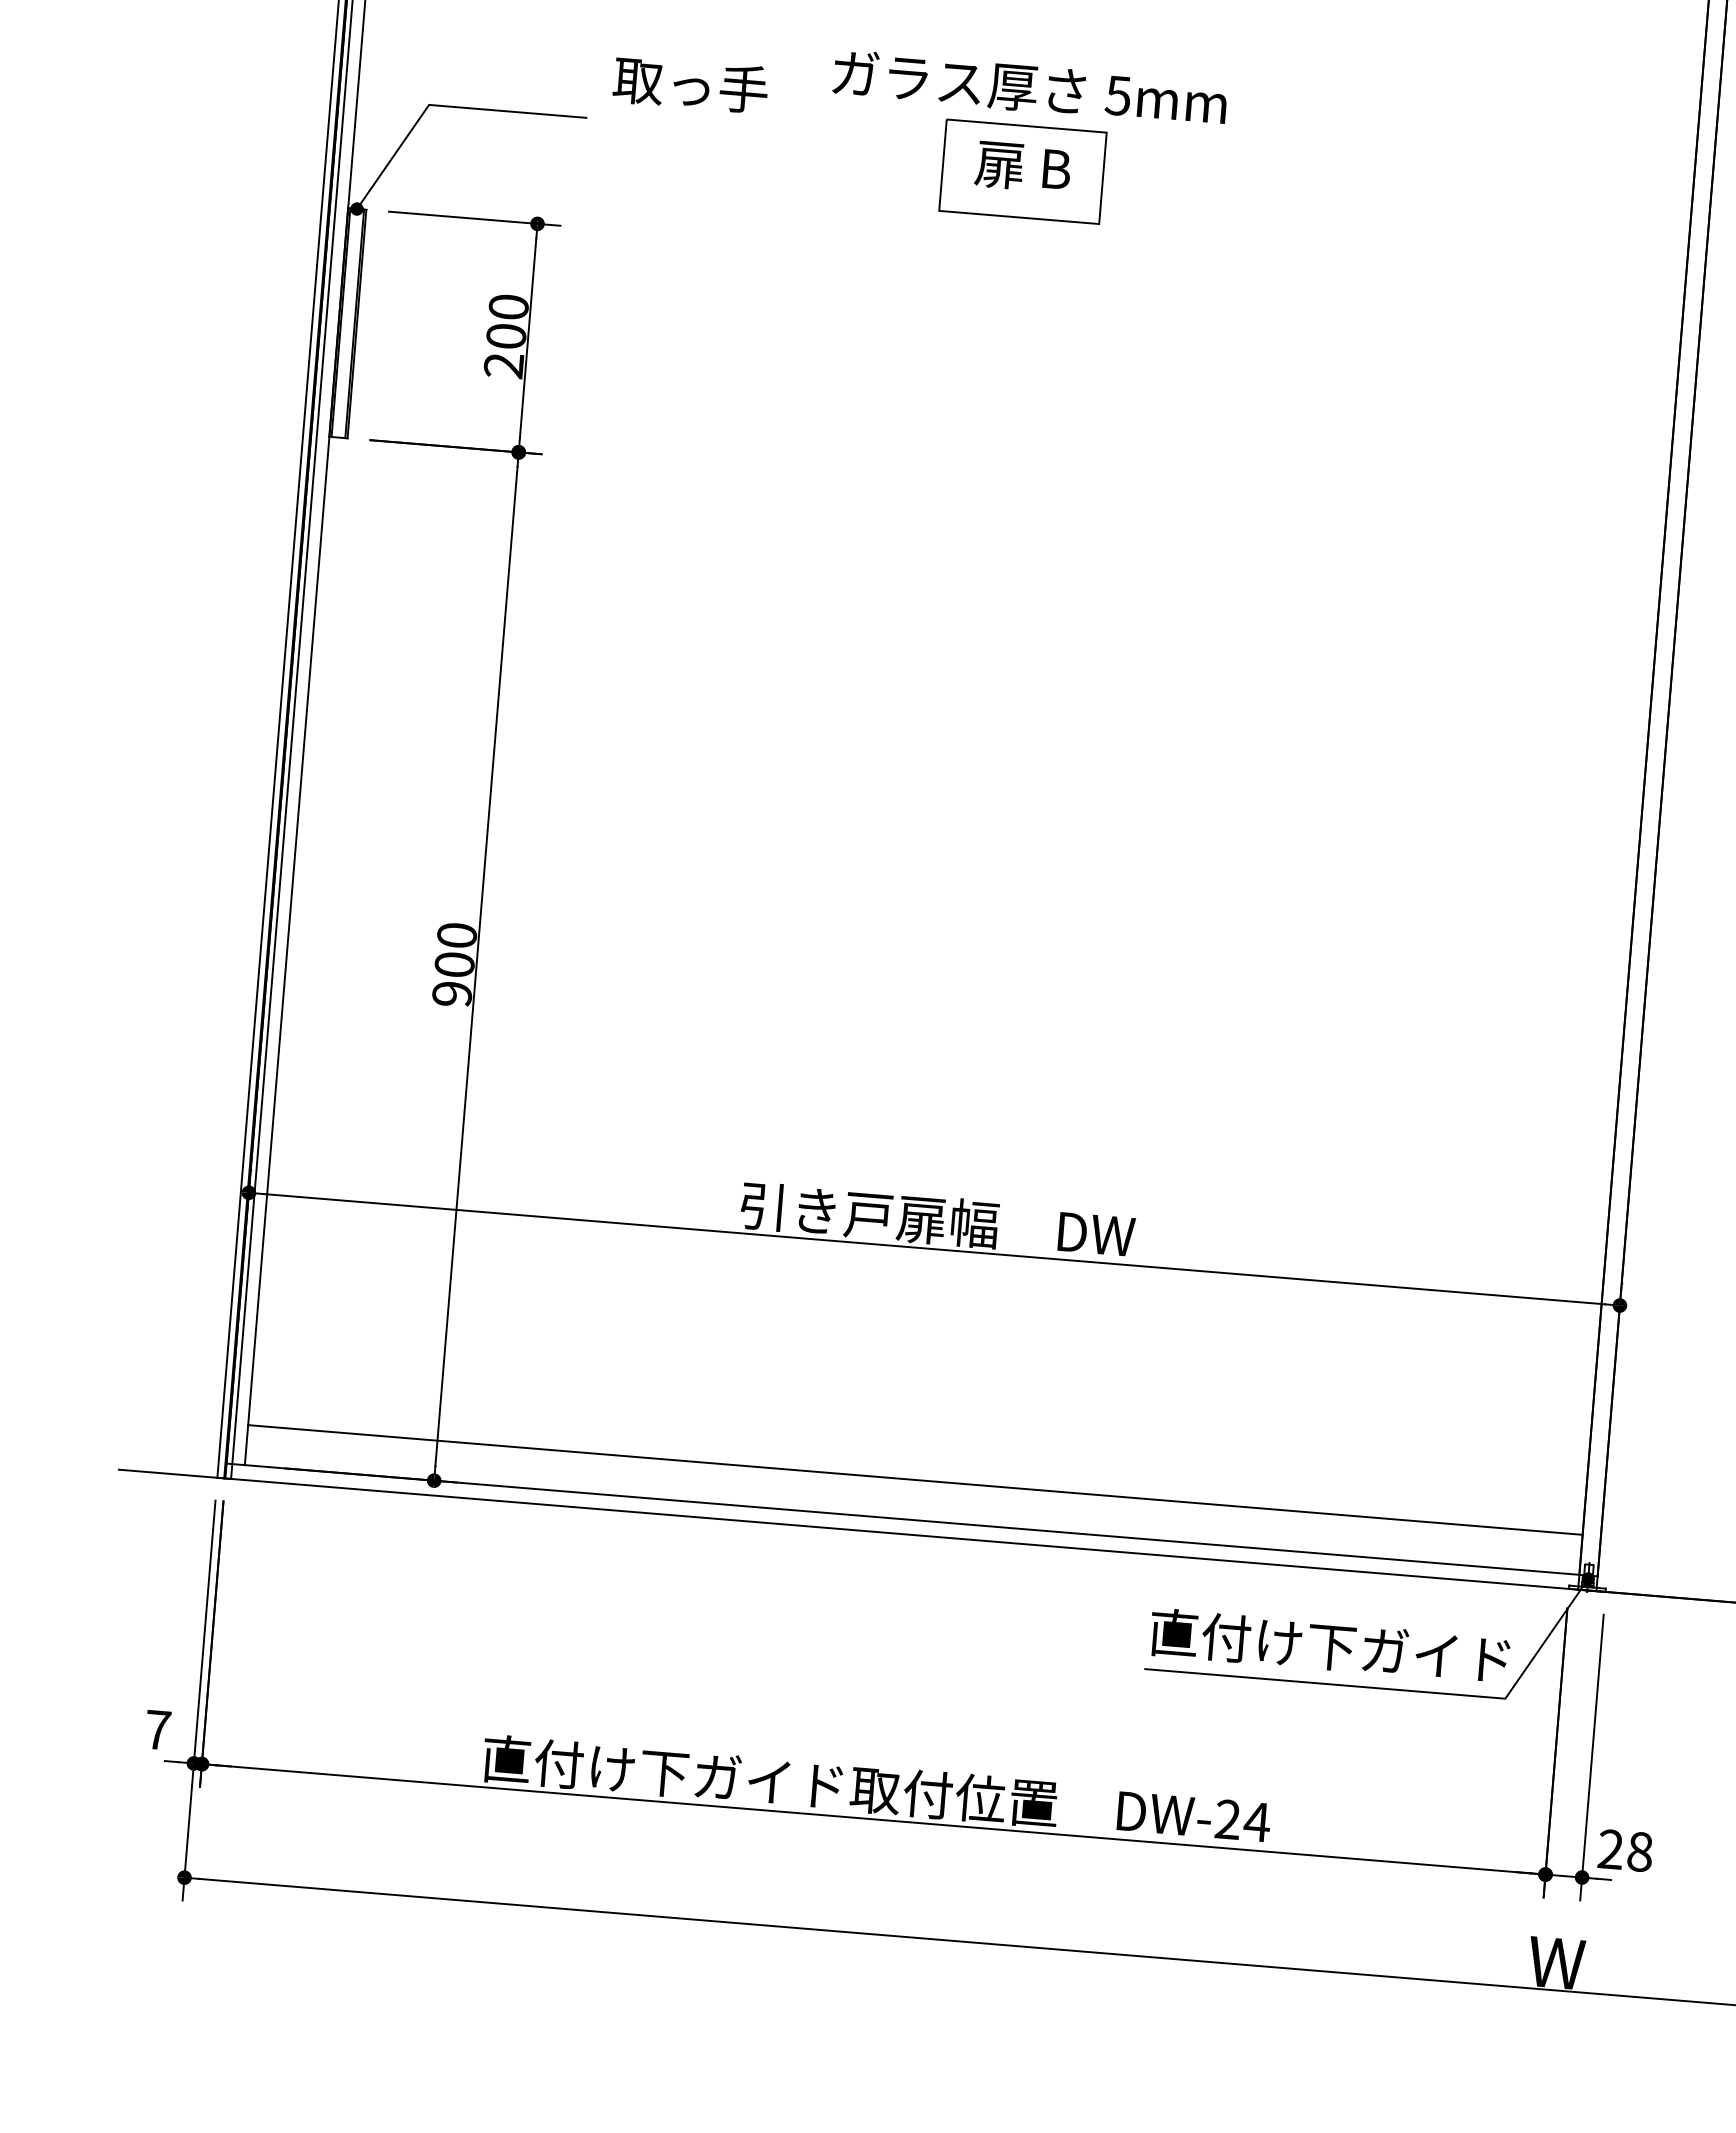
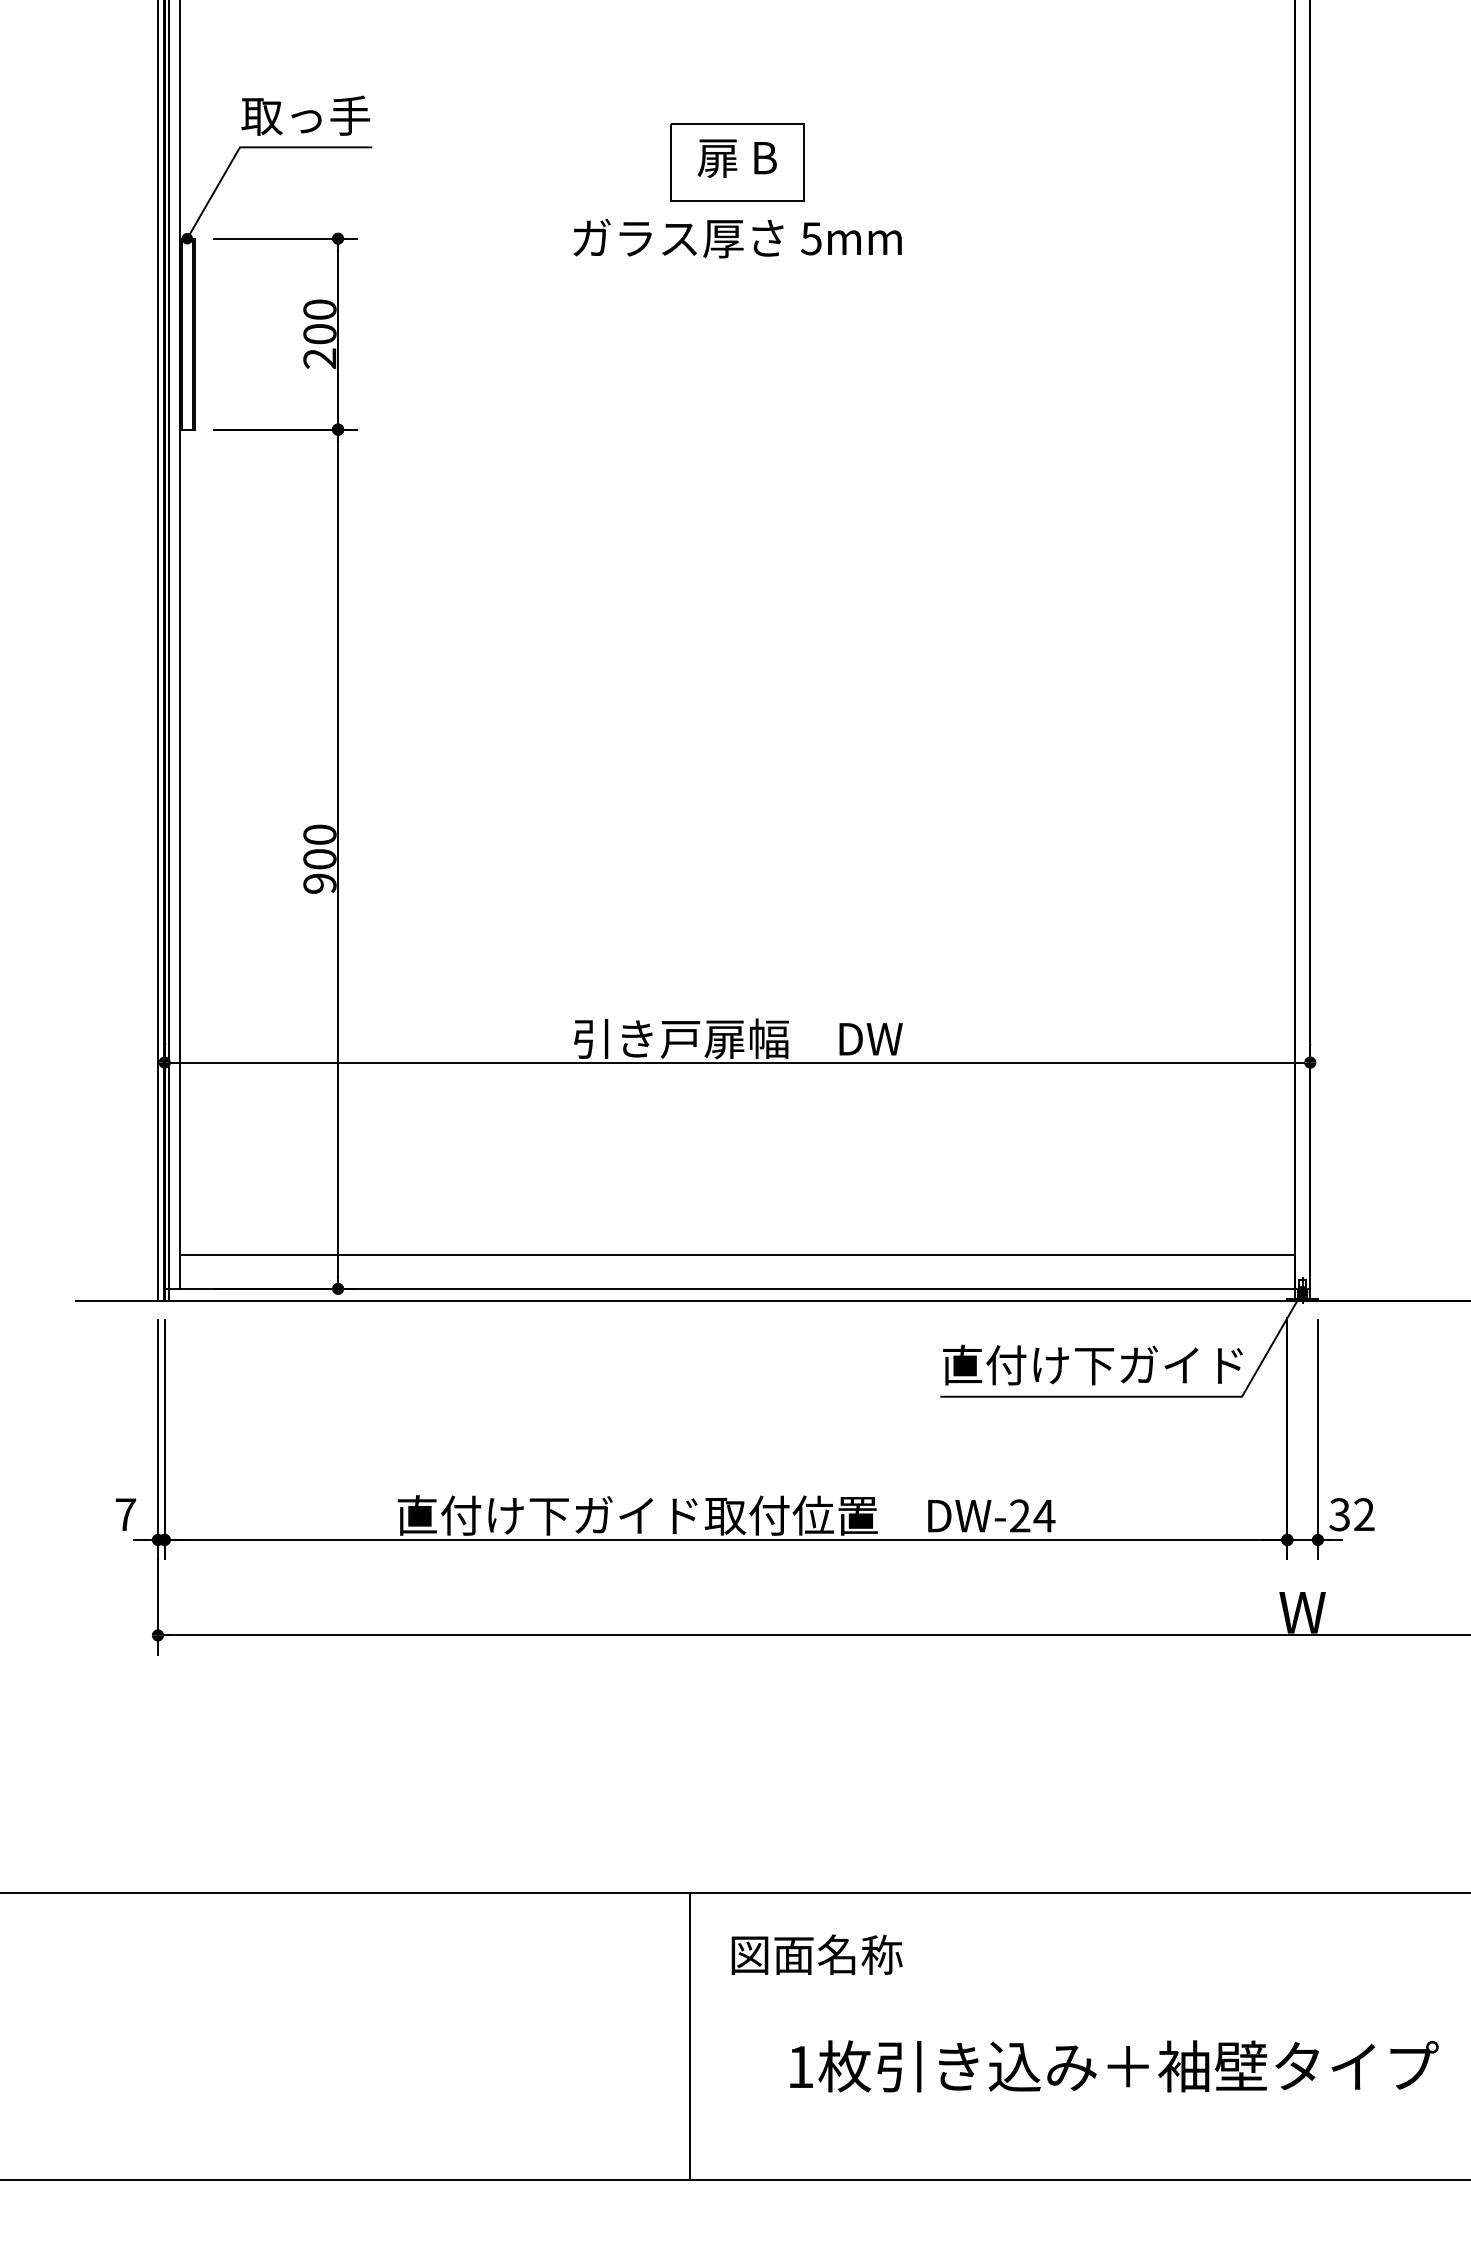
text: (690, 84) -> (305, 115), moved
text: (1029, 88) -> (737, 238), moved
text: (1624, 1850) -> (1351, 1514), 28 -> 32

